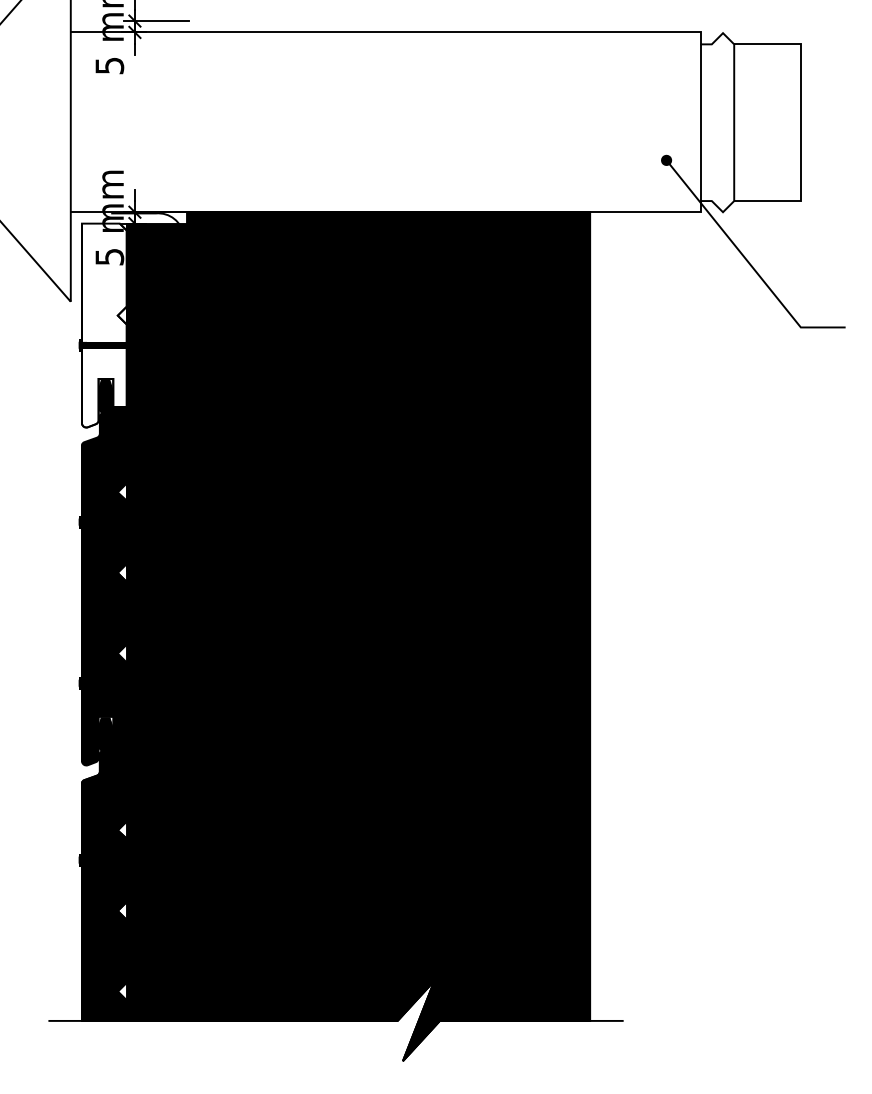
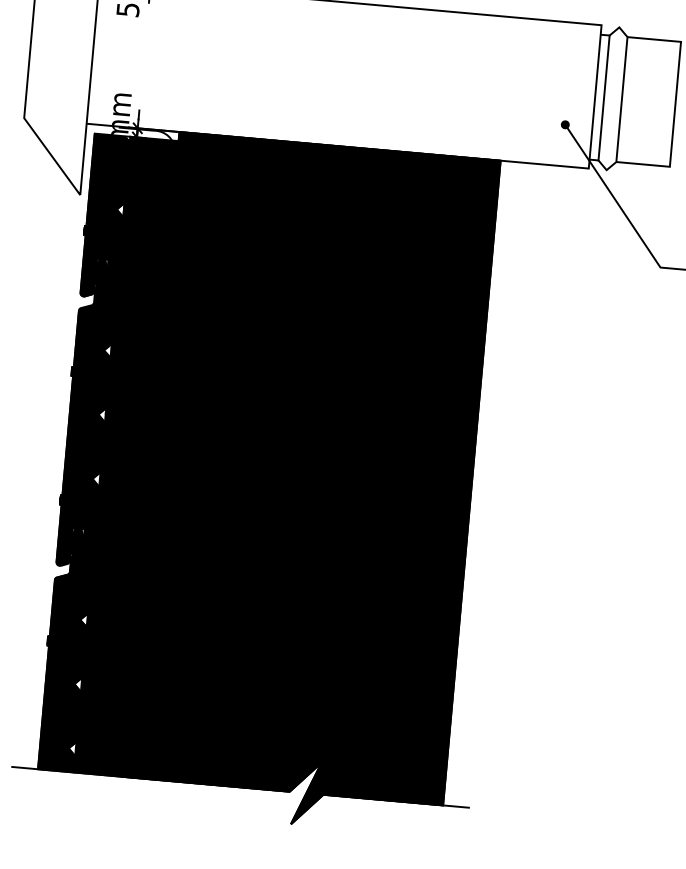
line: (711, 122) -> (603, 97), added
fill: (103, 325) -> (104, 216), added

